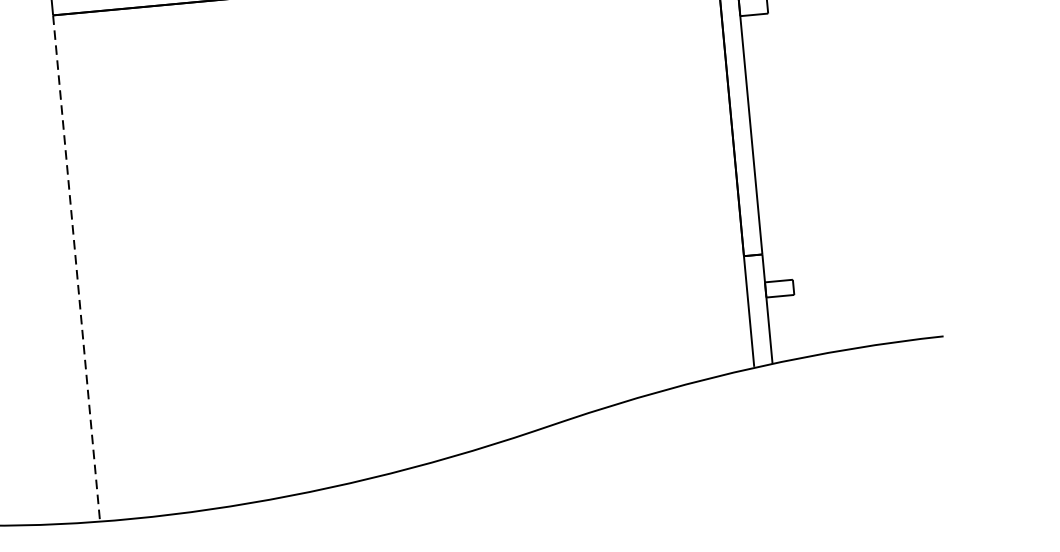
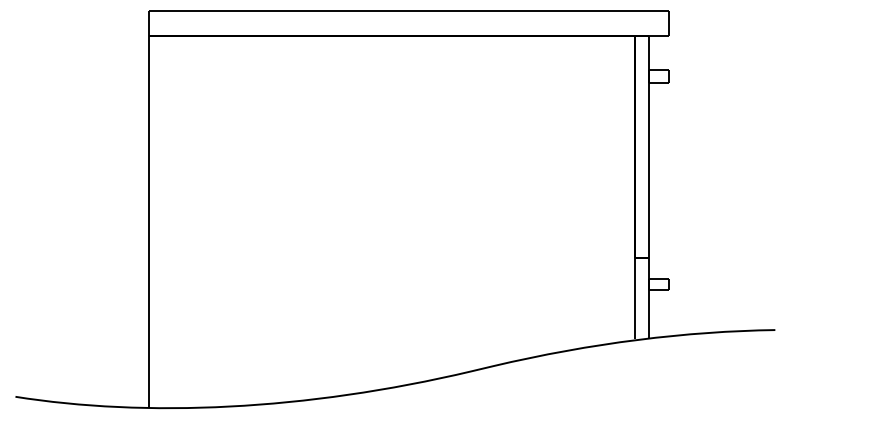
line: (76, 269) -> (148, 222), dashed -> solid

